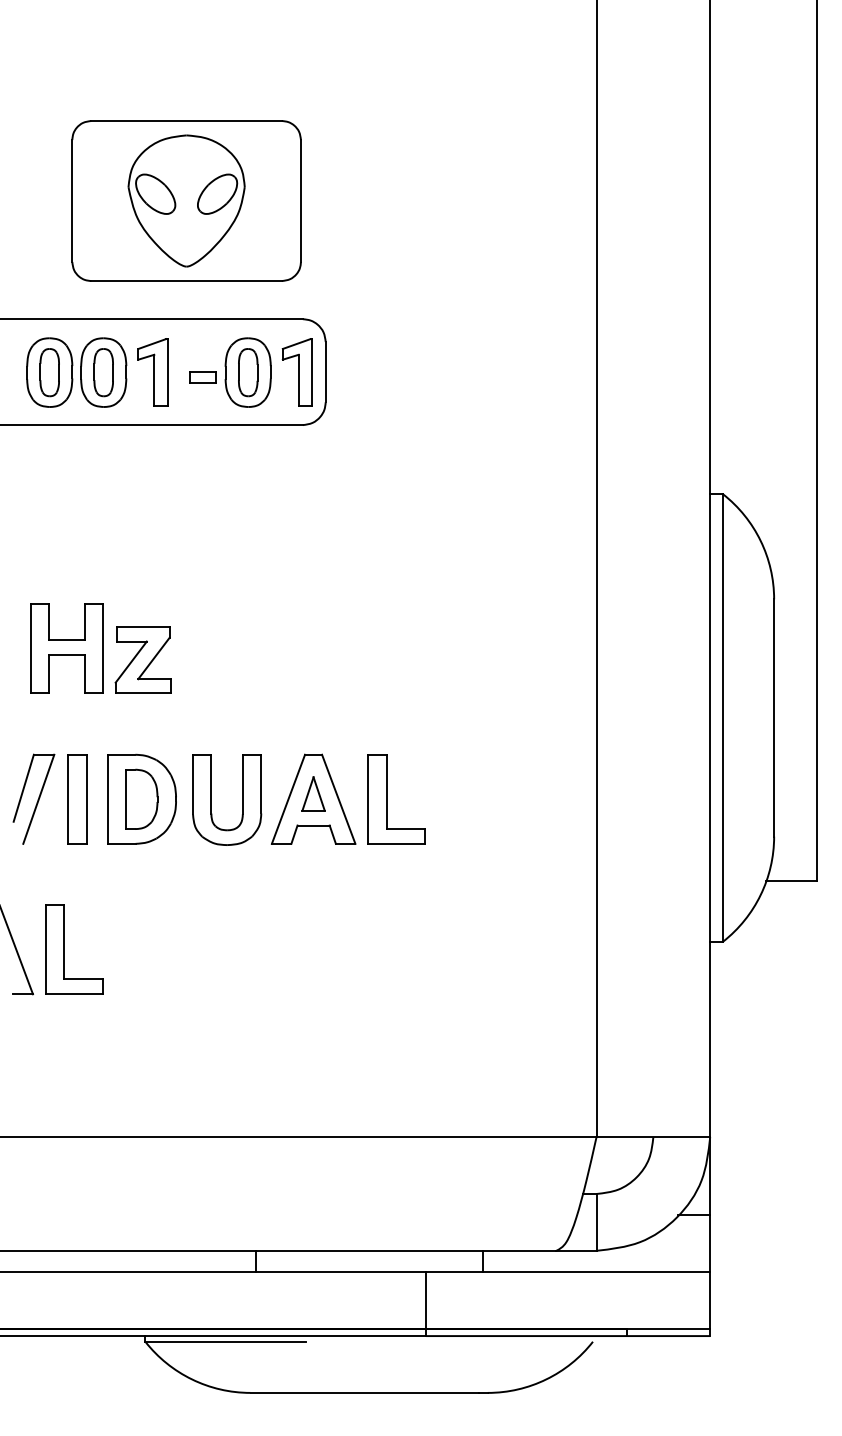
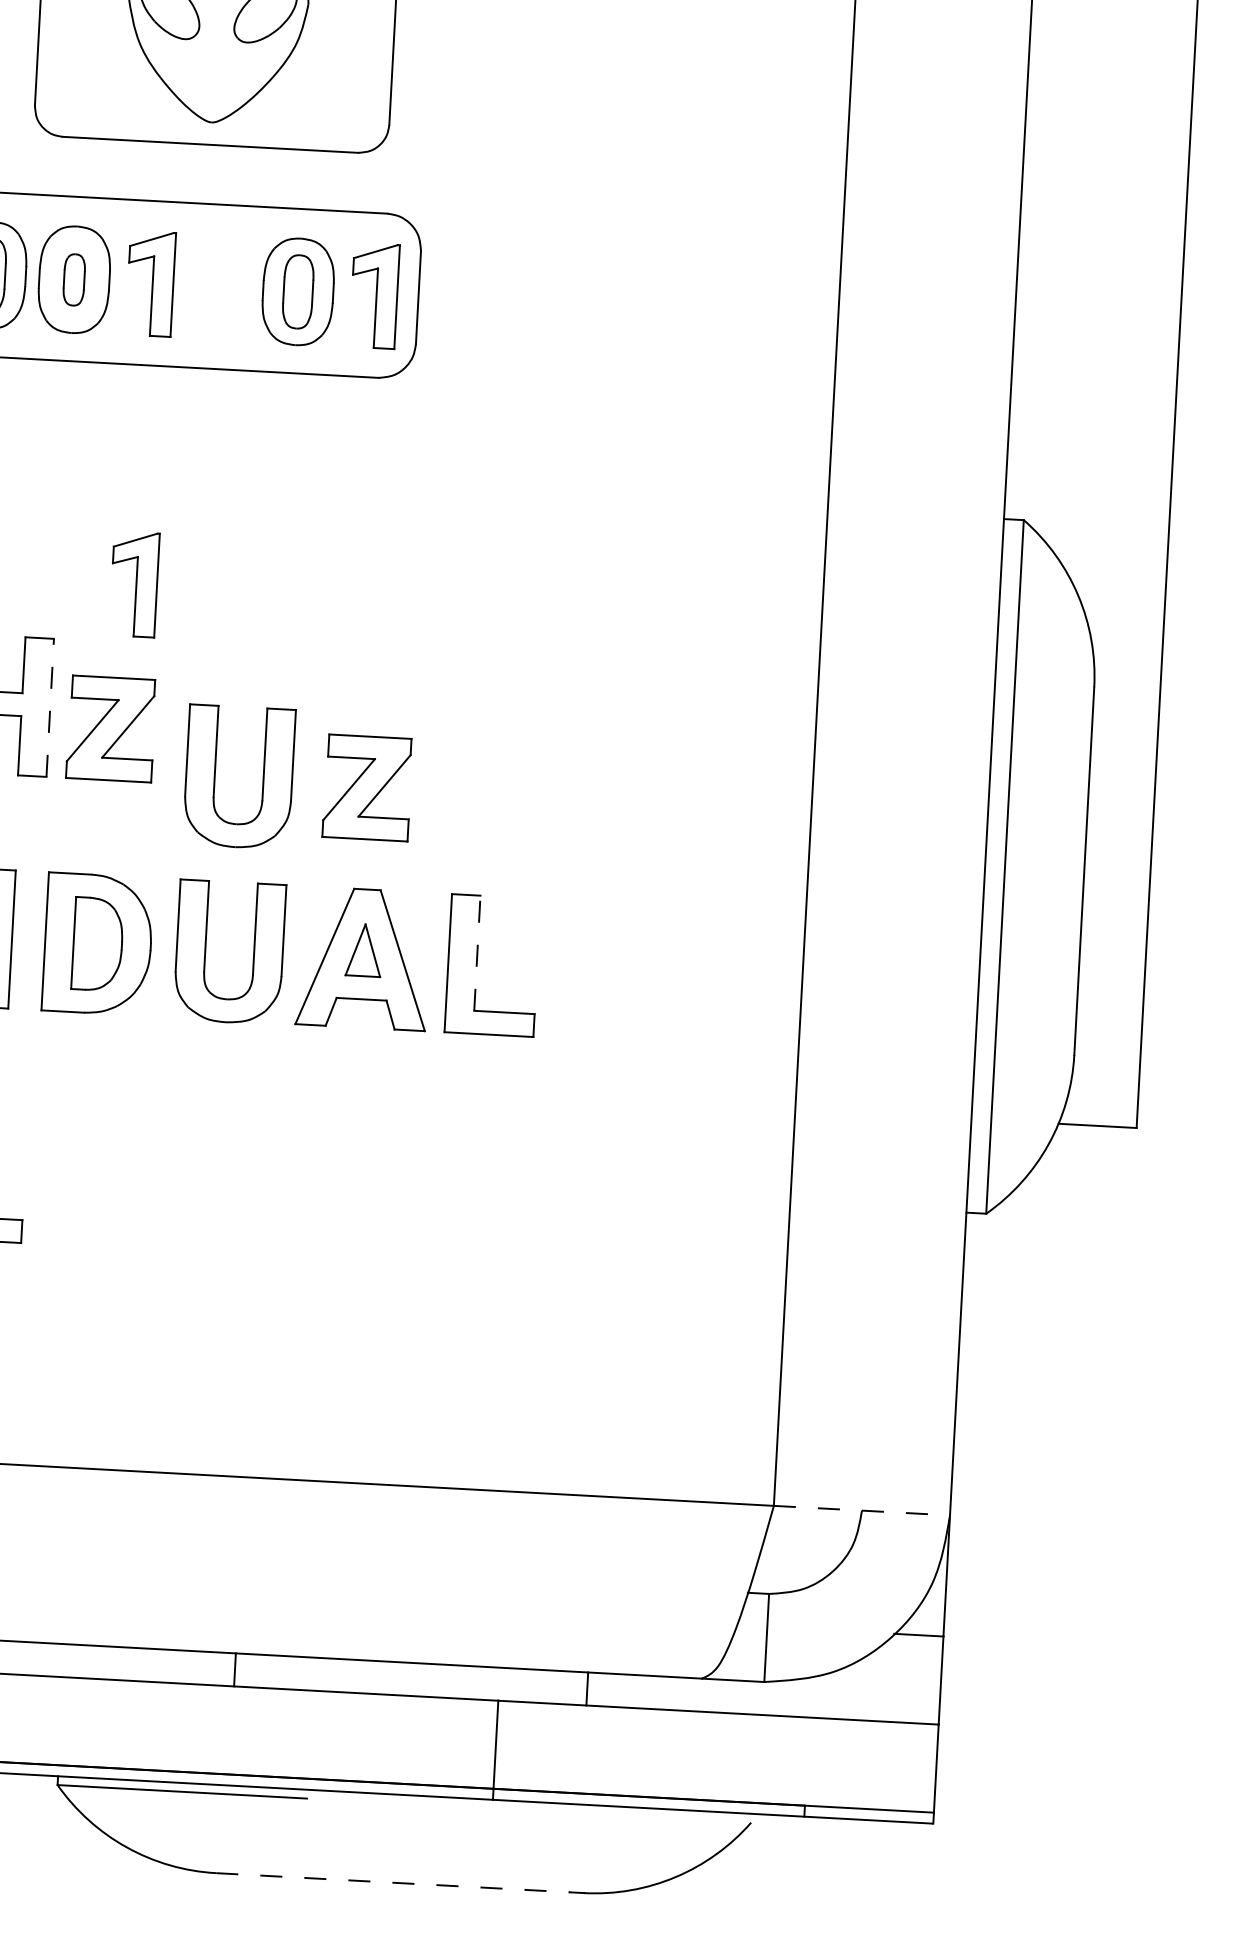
part: (103, 372) -> (74, 279), size x0.7
part: (202, 377) -> (227, 295), removed
part: (152, 566) -> (133, 584), added
line: (103, 648) -> (50, 707), solid -> dashed
part: (242, 686) -> (263, 777), added
part: (309, 688) -> (366, 786), added
line: (386, 791) -> (477, 952), solid -> dashed
line: (653, 1137) -> (862, 1511), solid -> dashed
line: (365, 1392) -> (394, 1882), solid -> dashed

